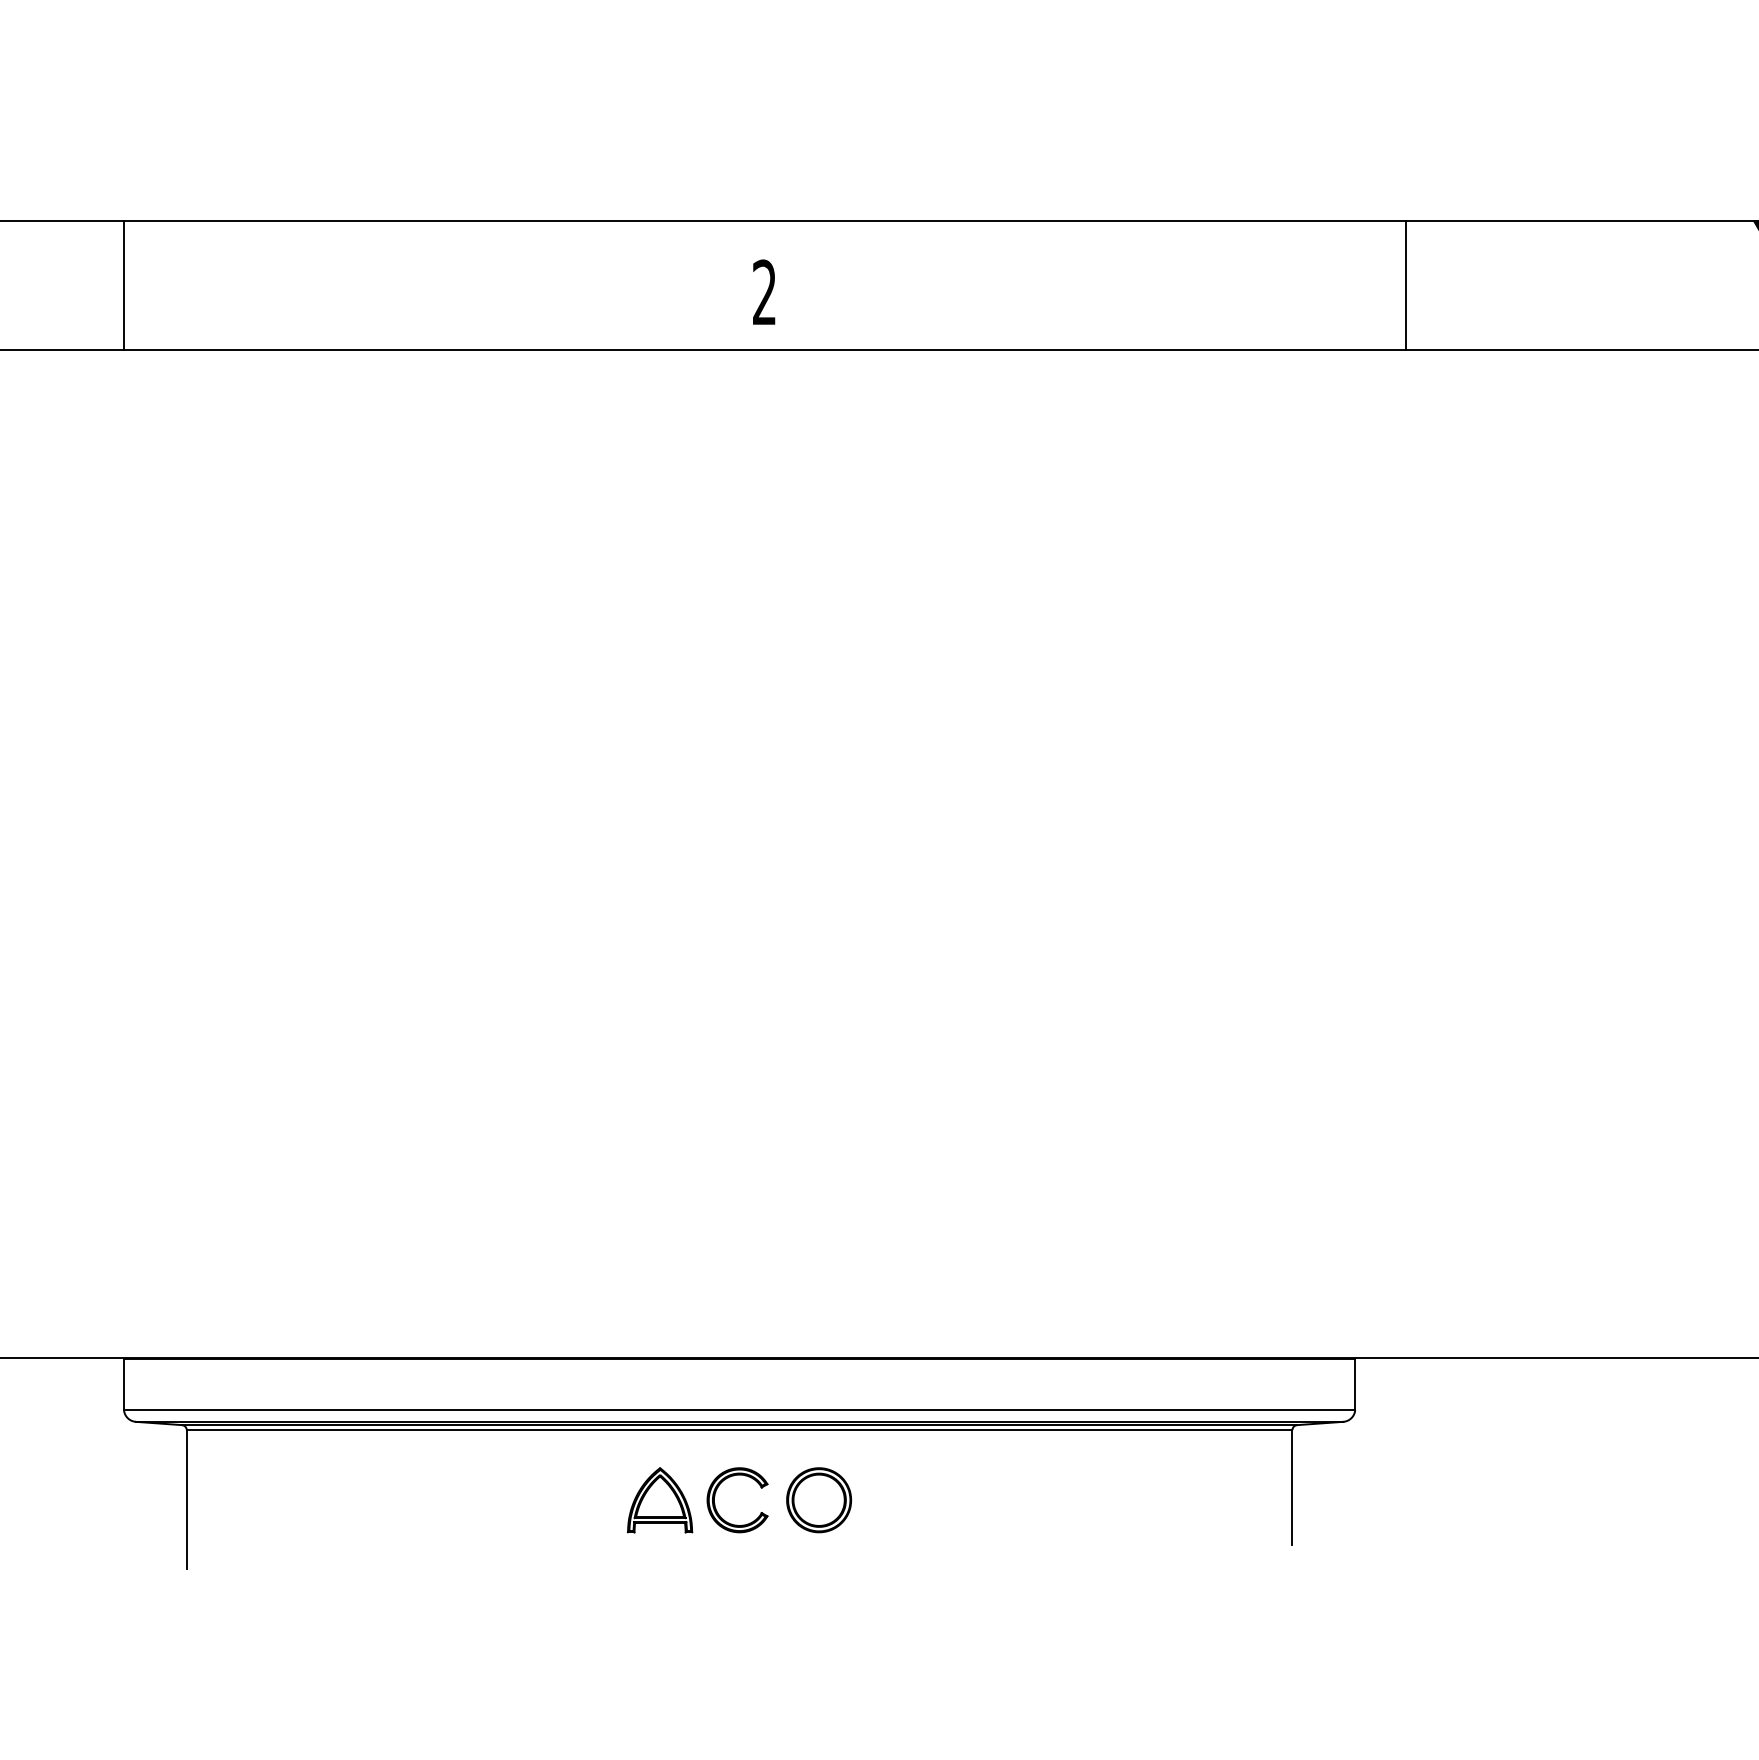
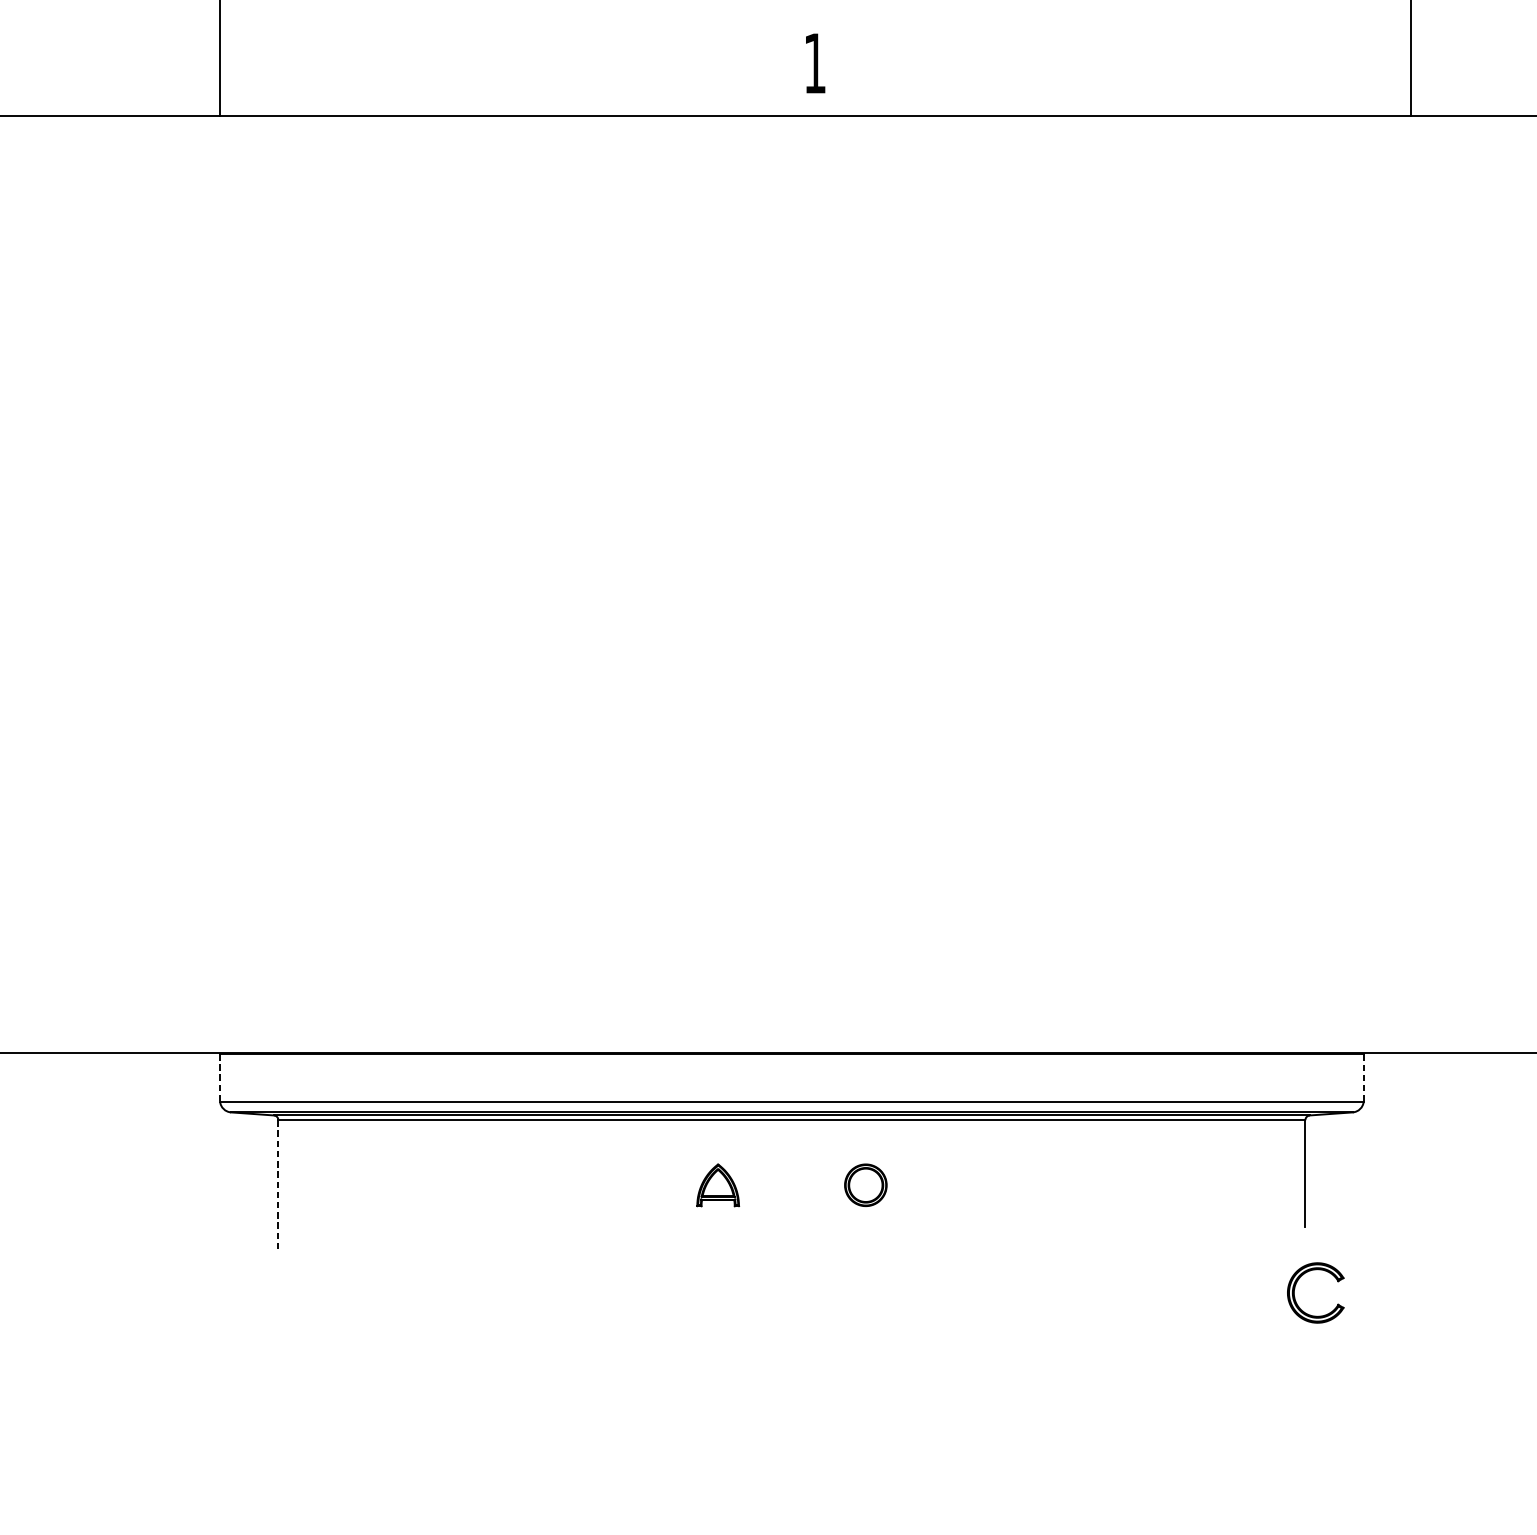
text: (764, 291) -> (815, 62), 2 -> 1
line: (123, 1384) -> (219, 1077), solid -> dashed
line: (1355, 1384) -> (1363, 1077), solid -> dashed
line: (186, 1499) -> (278, 1184), solid -> dashed
part: (660, 1500) -> (718, 1185), size x0.7
part: (819, 1500) -> (866, 1185), size x0.7
part: (715, 1503) -> (1295, 1295), moved

